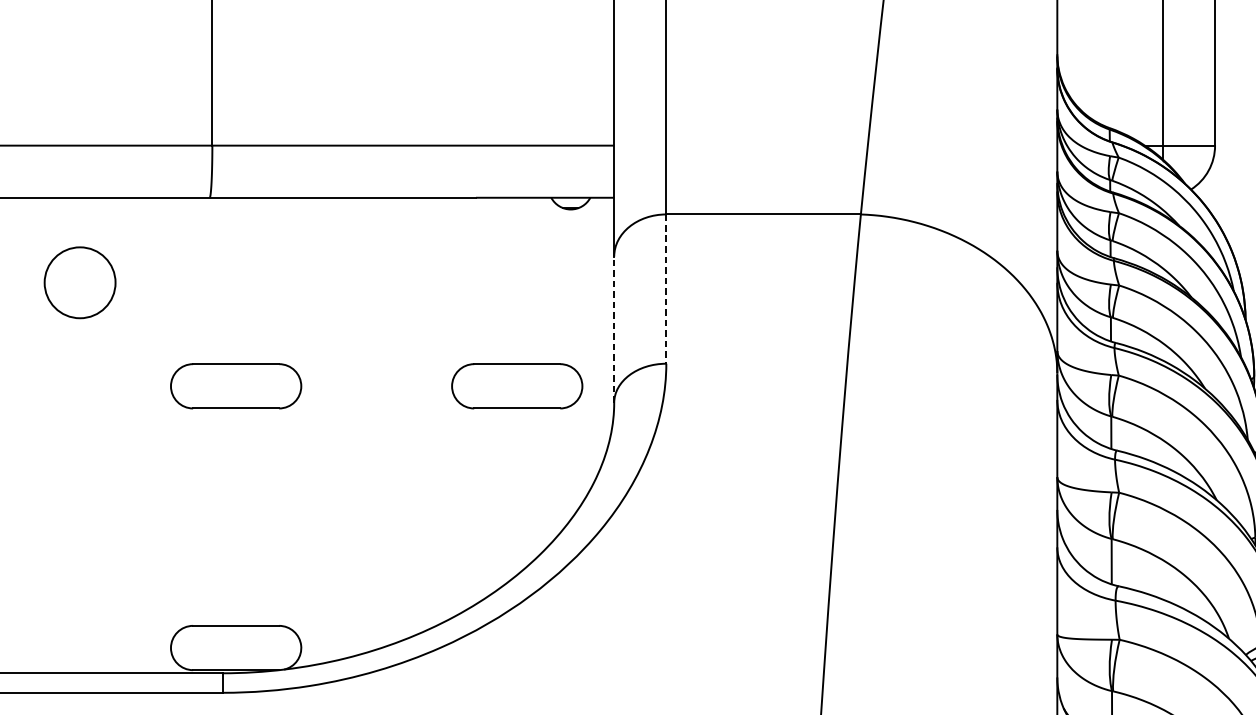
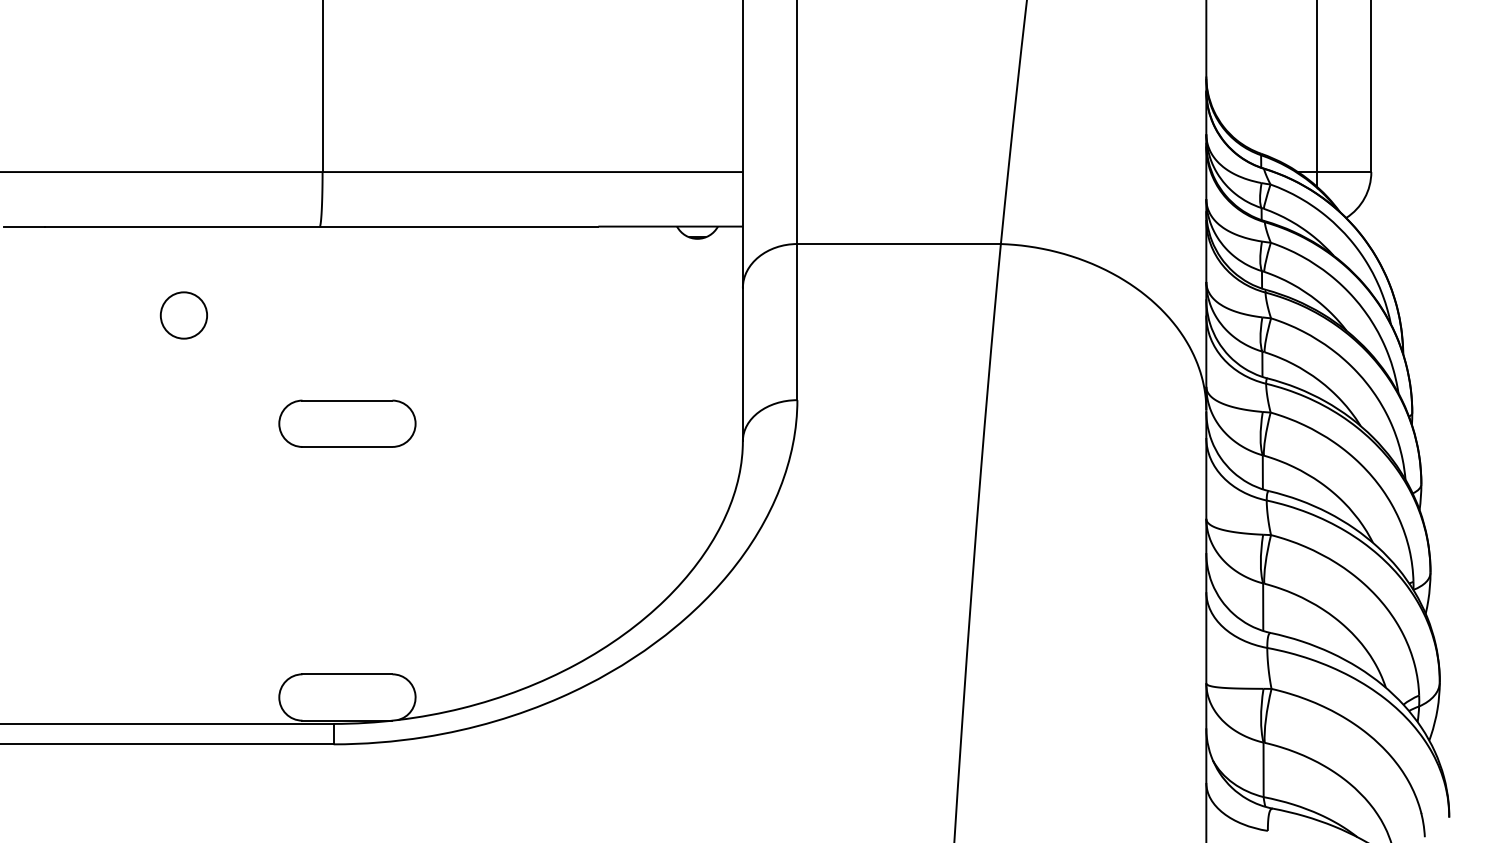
circle: (79, 282) -> (183, 315), size x0.62
line: (666, 289) -> (797, 322), dashed -> solid
line: (613, 329) -> (742, 364), dashed -> solid
part: (517, 386) -> (641, 423), removed

